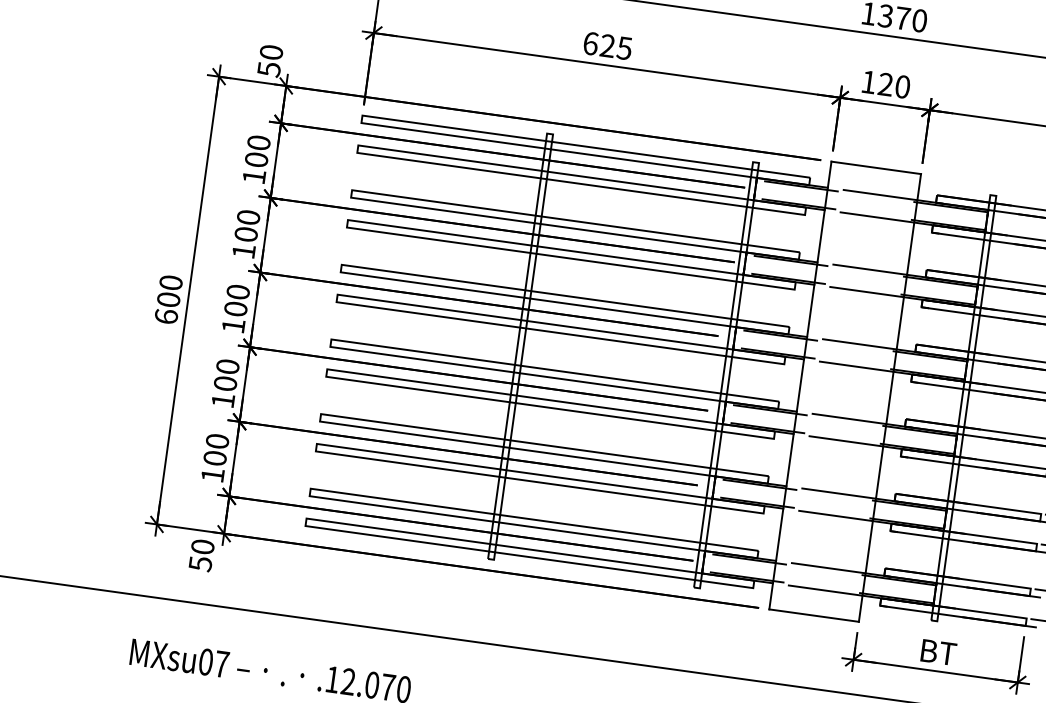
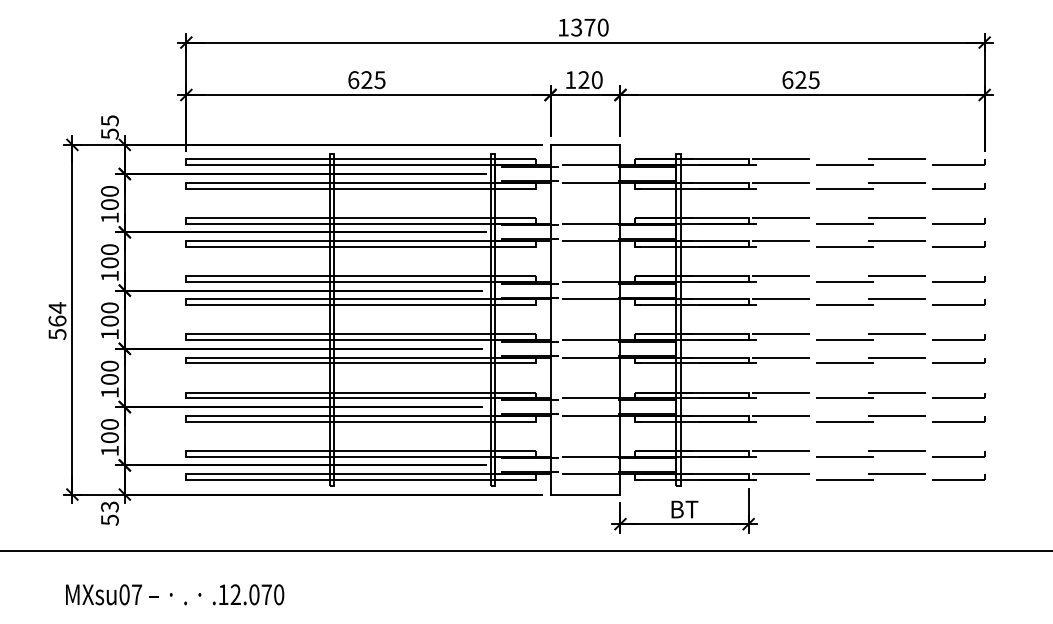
text: (270, 52) -> (109, 120), 50 -> 55
text: (168, 300) -> (57, 321), 600 -> 564
text: (202, 546) -> (109, 506), 50 -> 53

